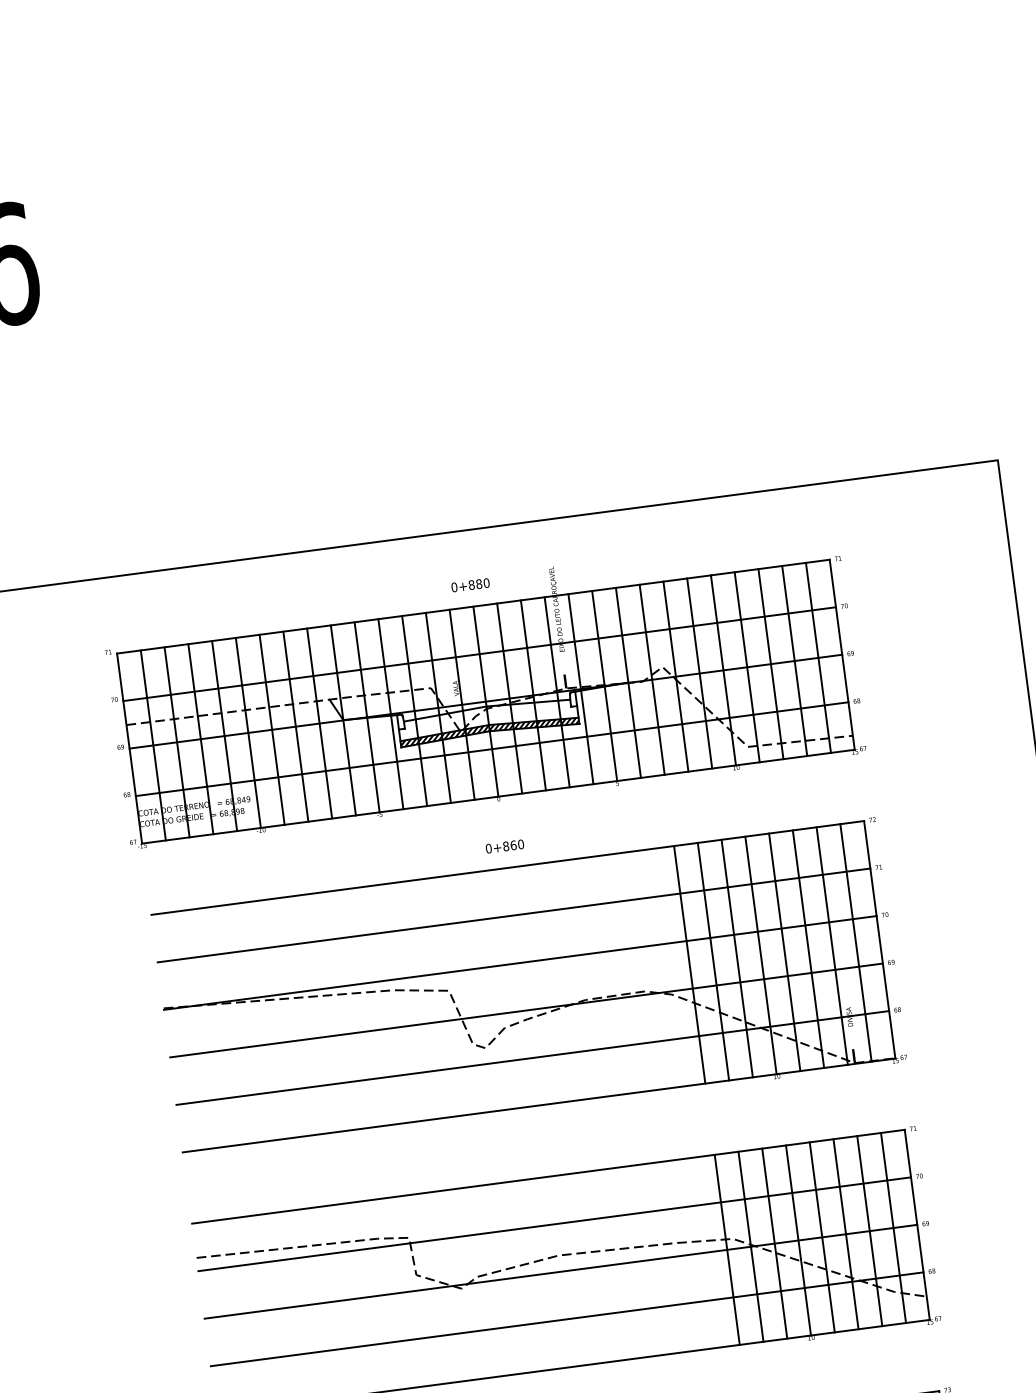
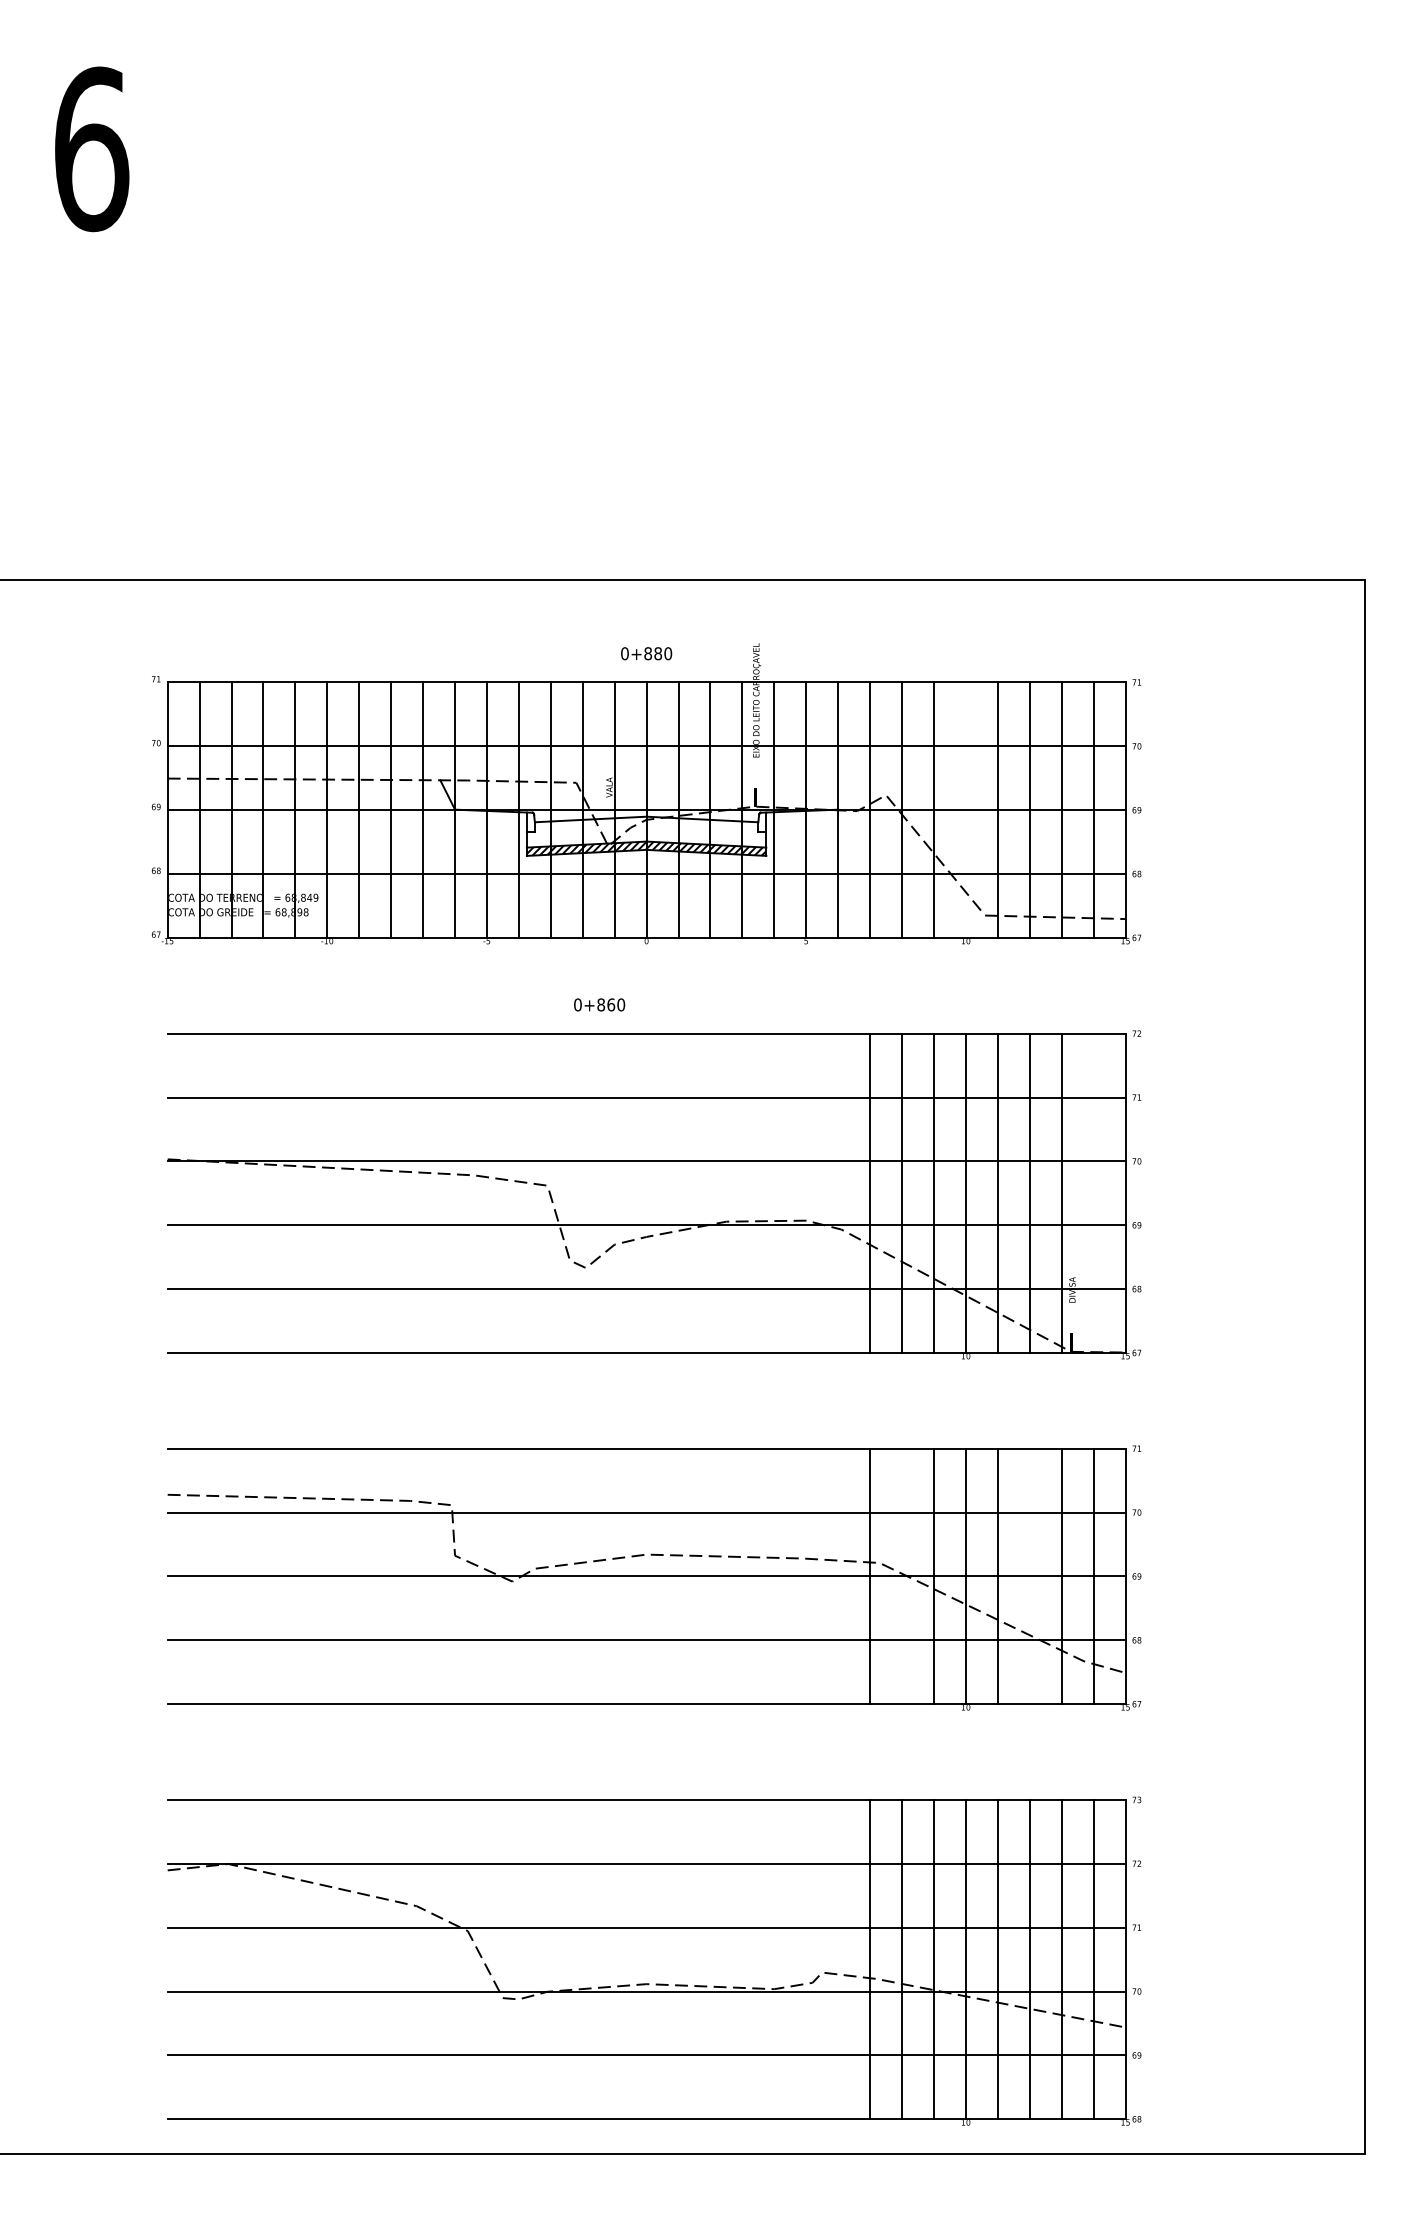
line: (723, 669) -> (965, 809), removed
text: (504, 846) -> (599, 1004), moved
line: (855, 942) -> (1093, 1192), removed
line: (845, 1234) -> (1029, 1576), removed
line: (751, 1246) -> (902, 1576), removed

